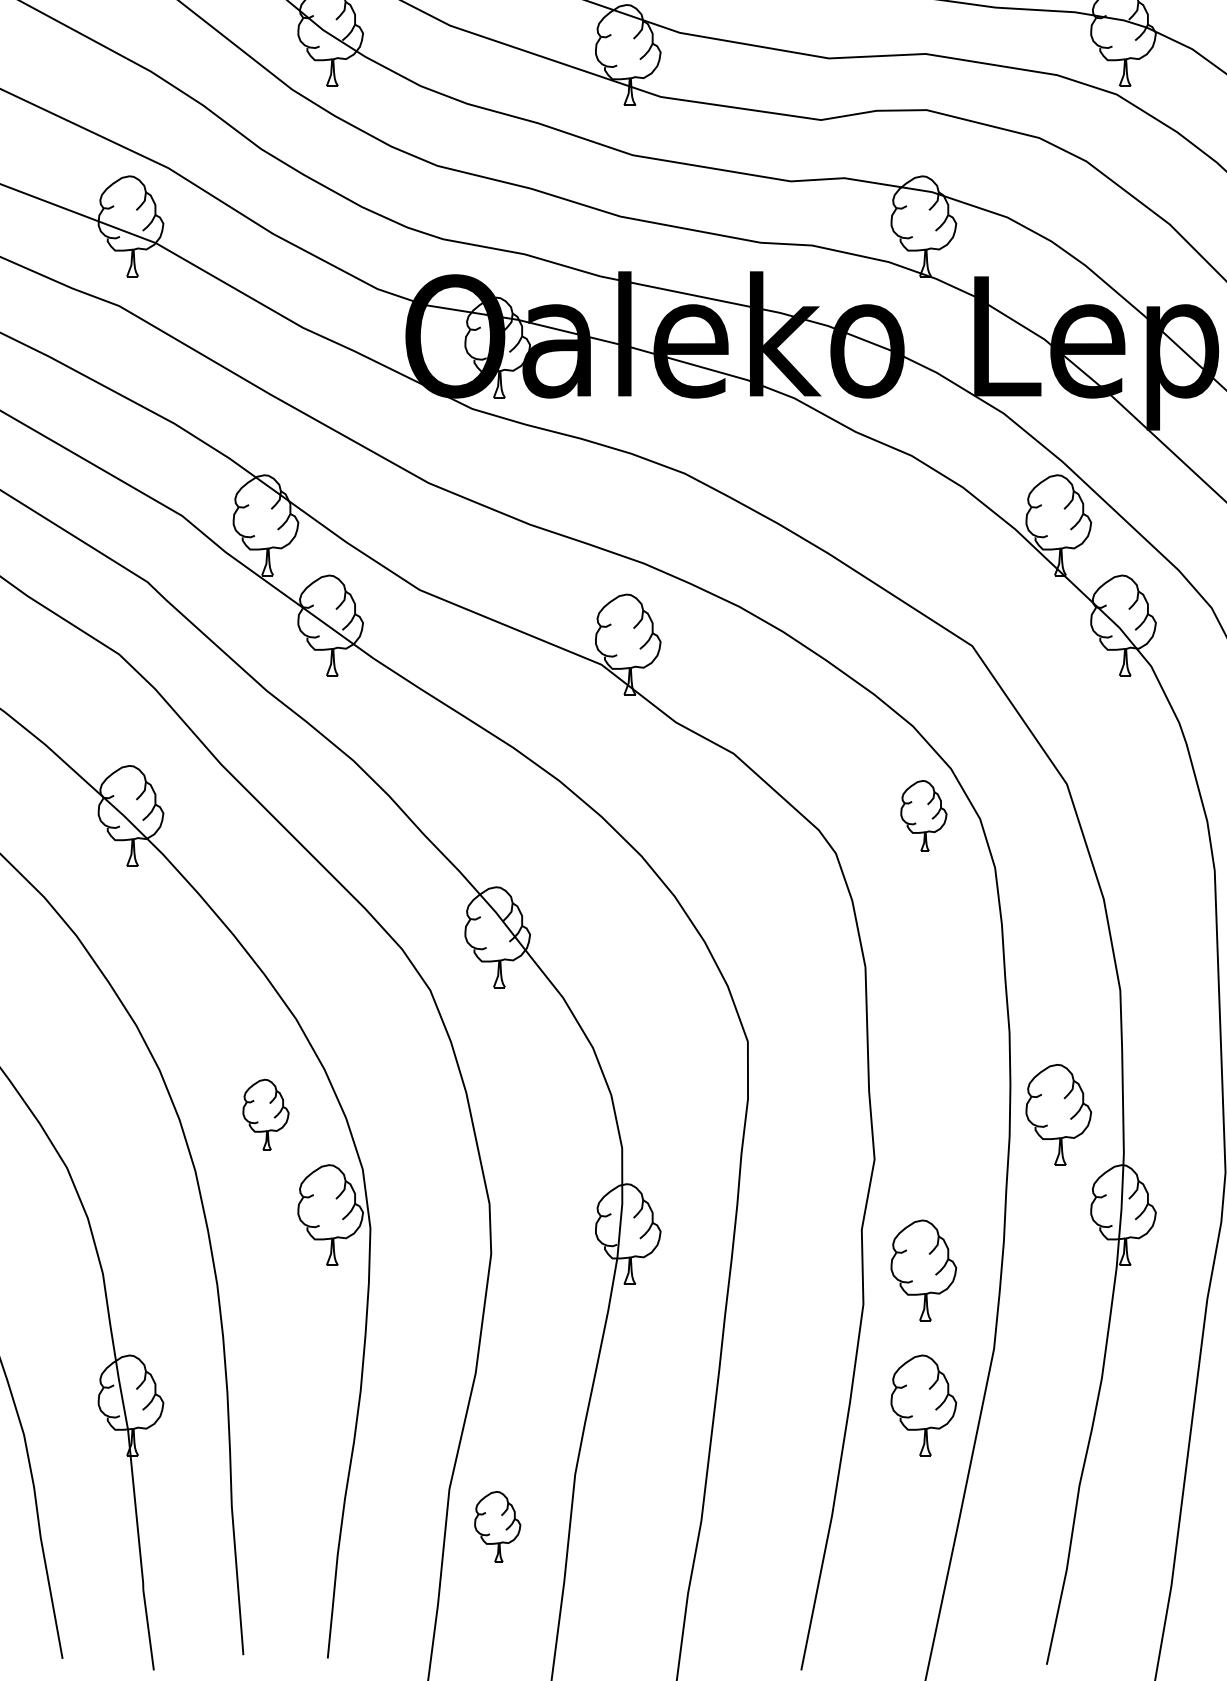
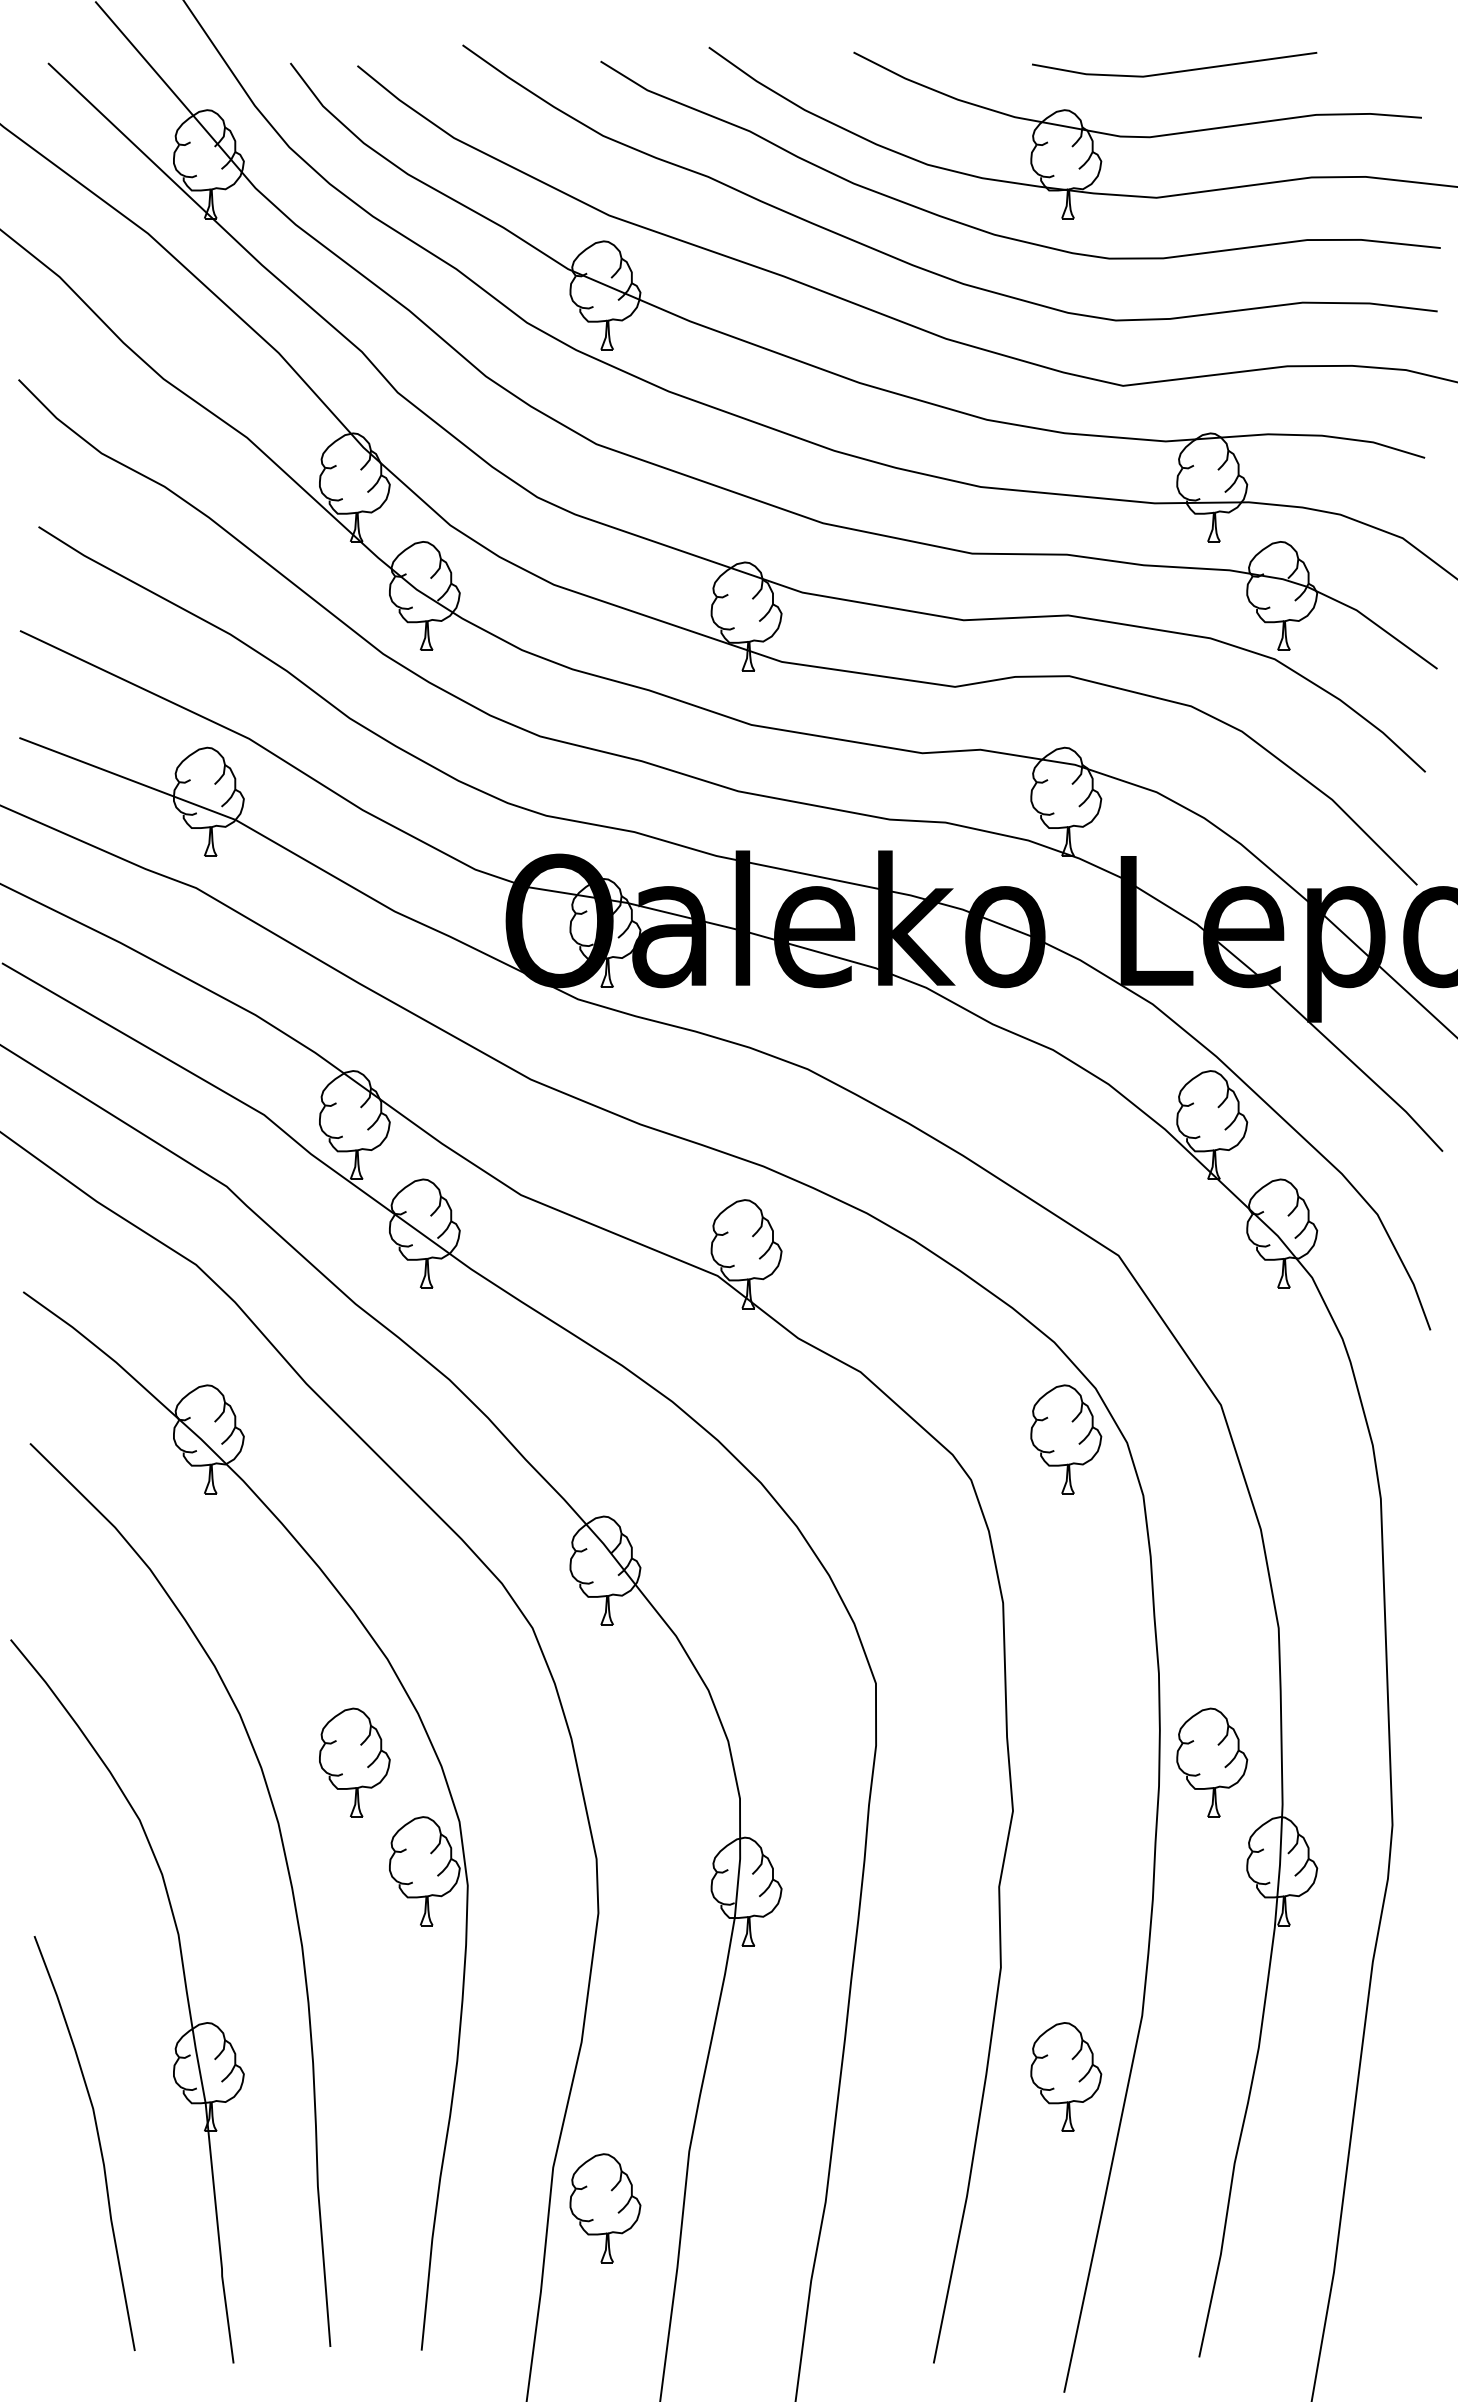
part: (924, 815) -> (1066, 1439), size x1.43
part: (265, 1114) -> (354, 1762), size x1.43
part: (924, 1270) -> (1066, 1930), removed
part: (497, 1527) -> (605, 2208), size x1.43

